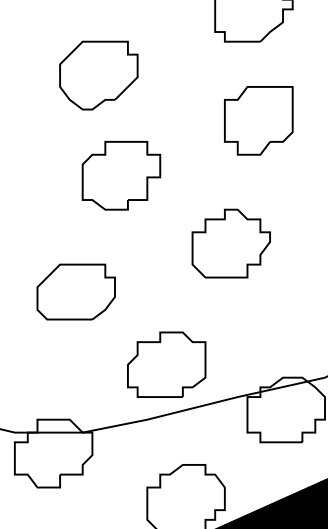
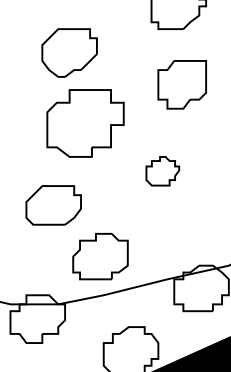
part: (121, 175) -> (85, 123), size x1.4
part: (230, 243) -> (162, 171), size x0.6
part: (166, 364) -> (100, 256), moved

